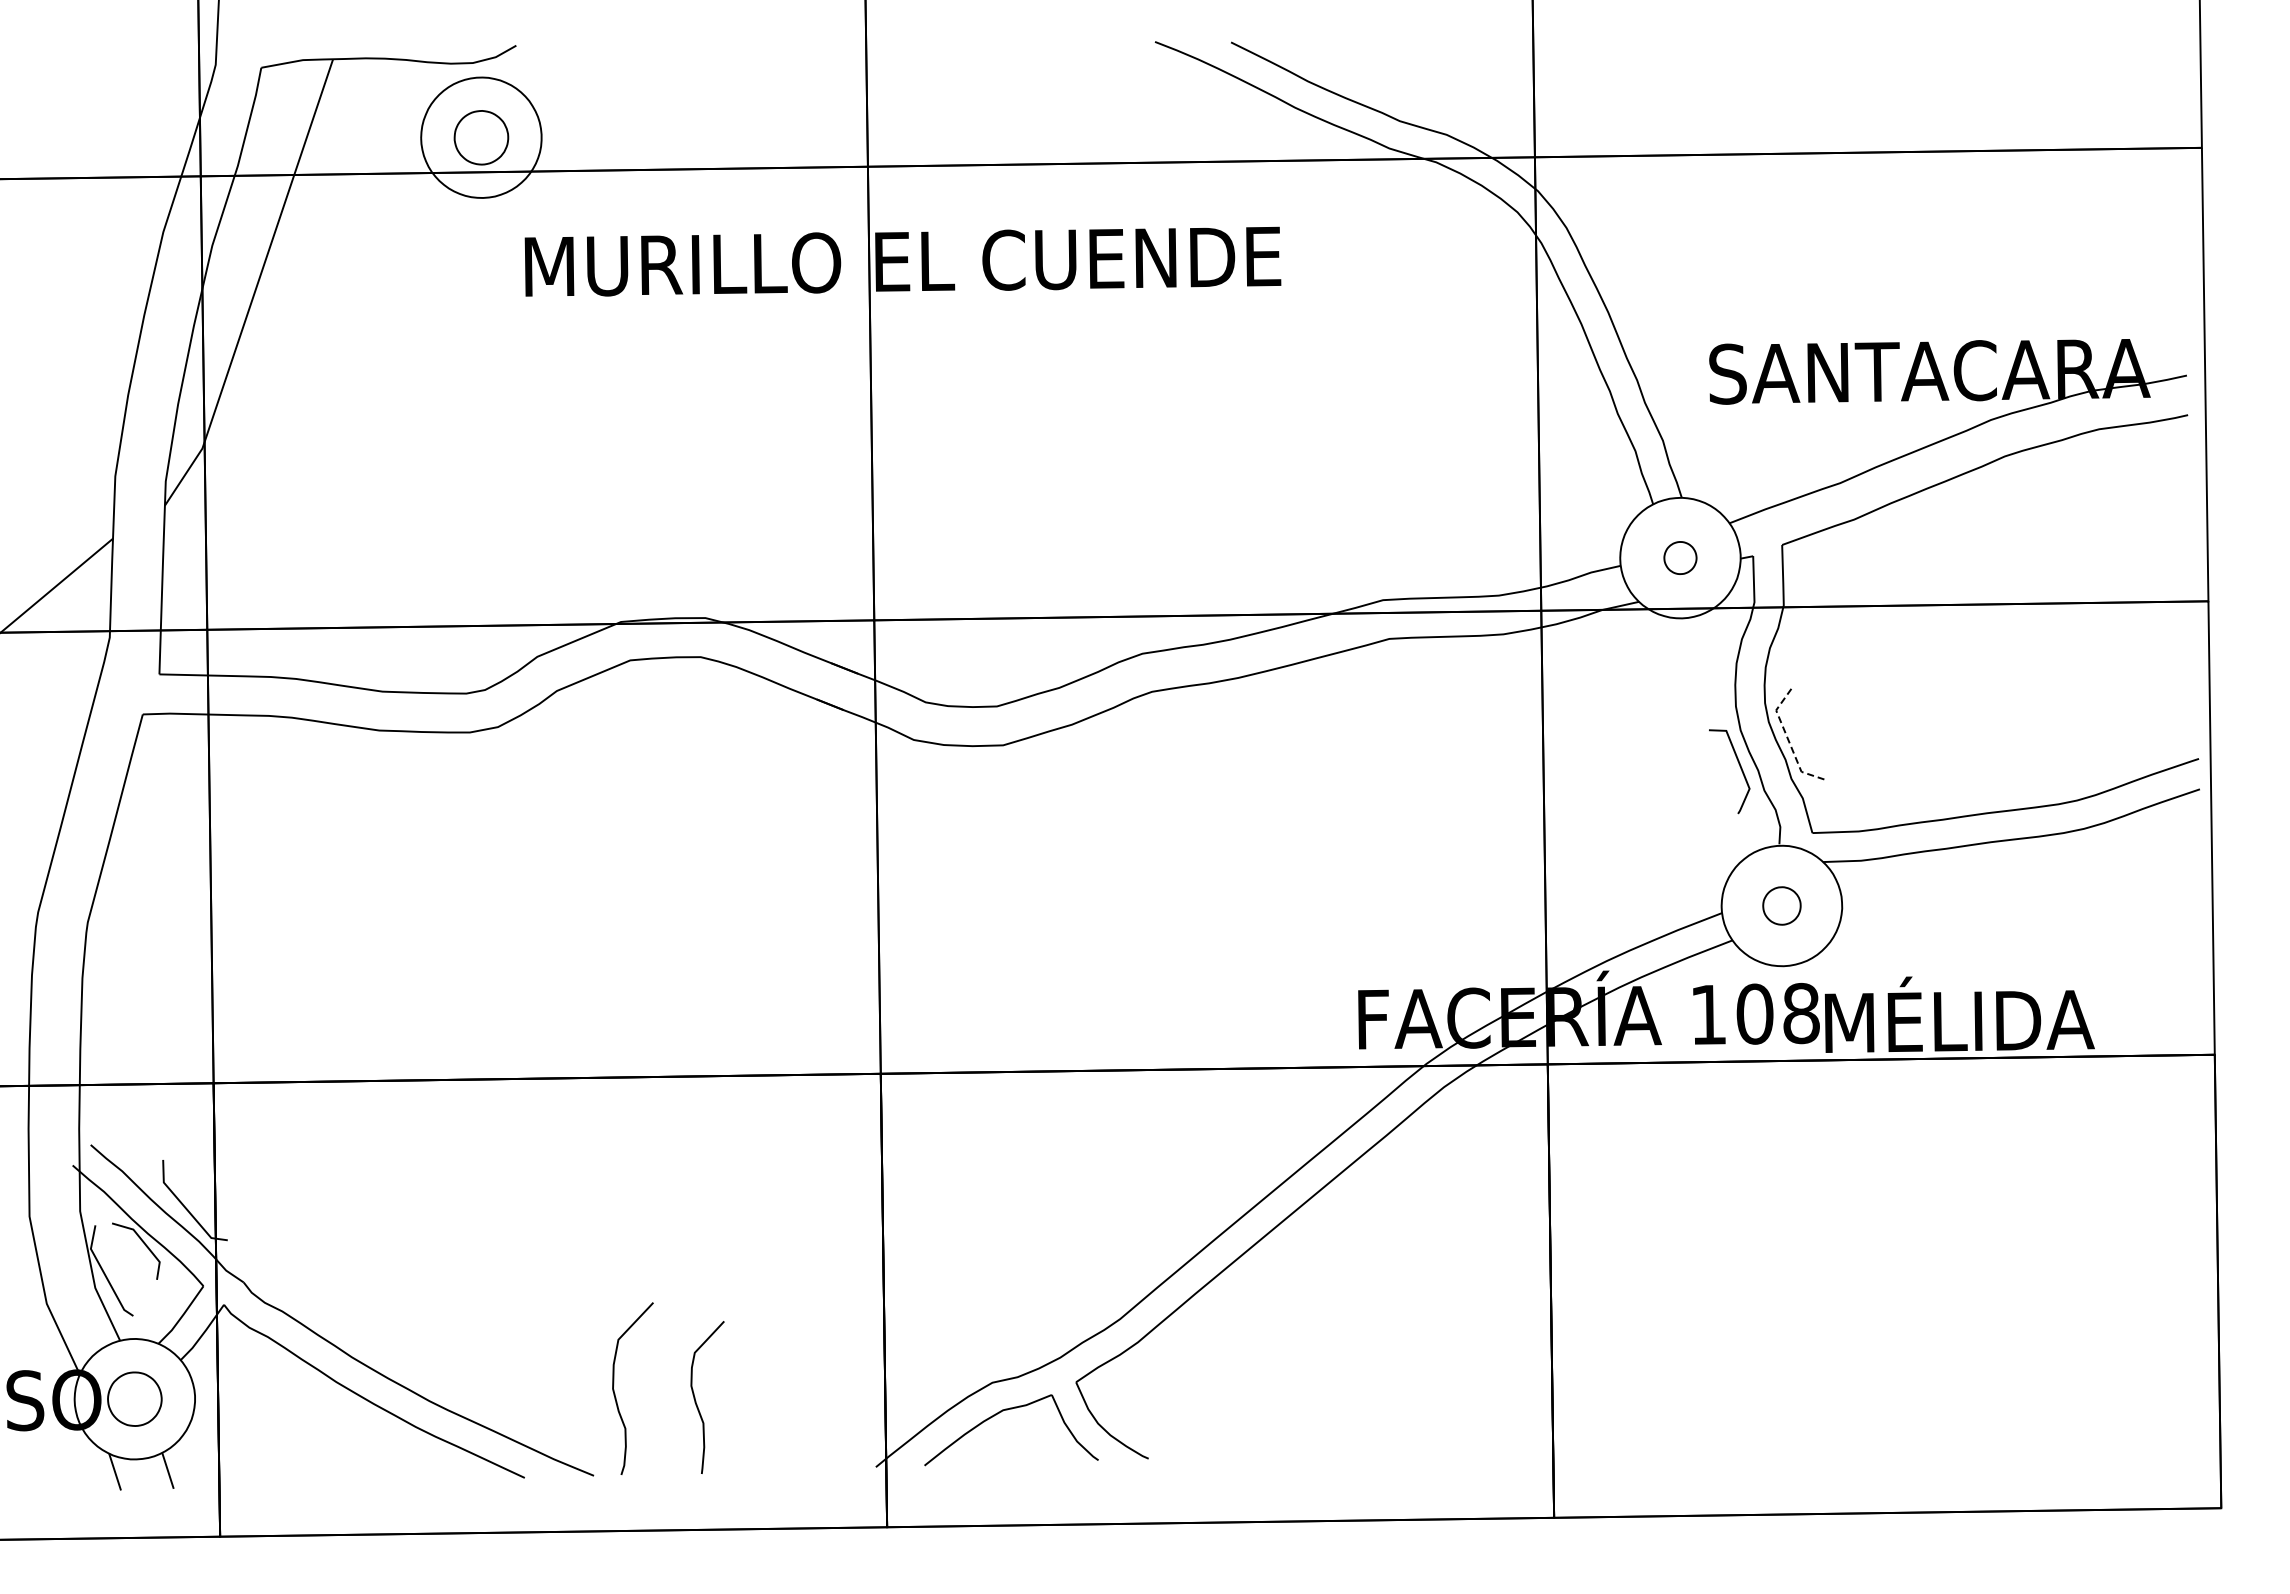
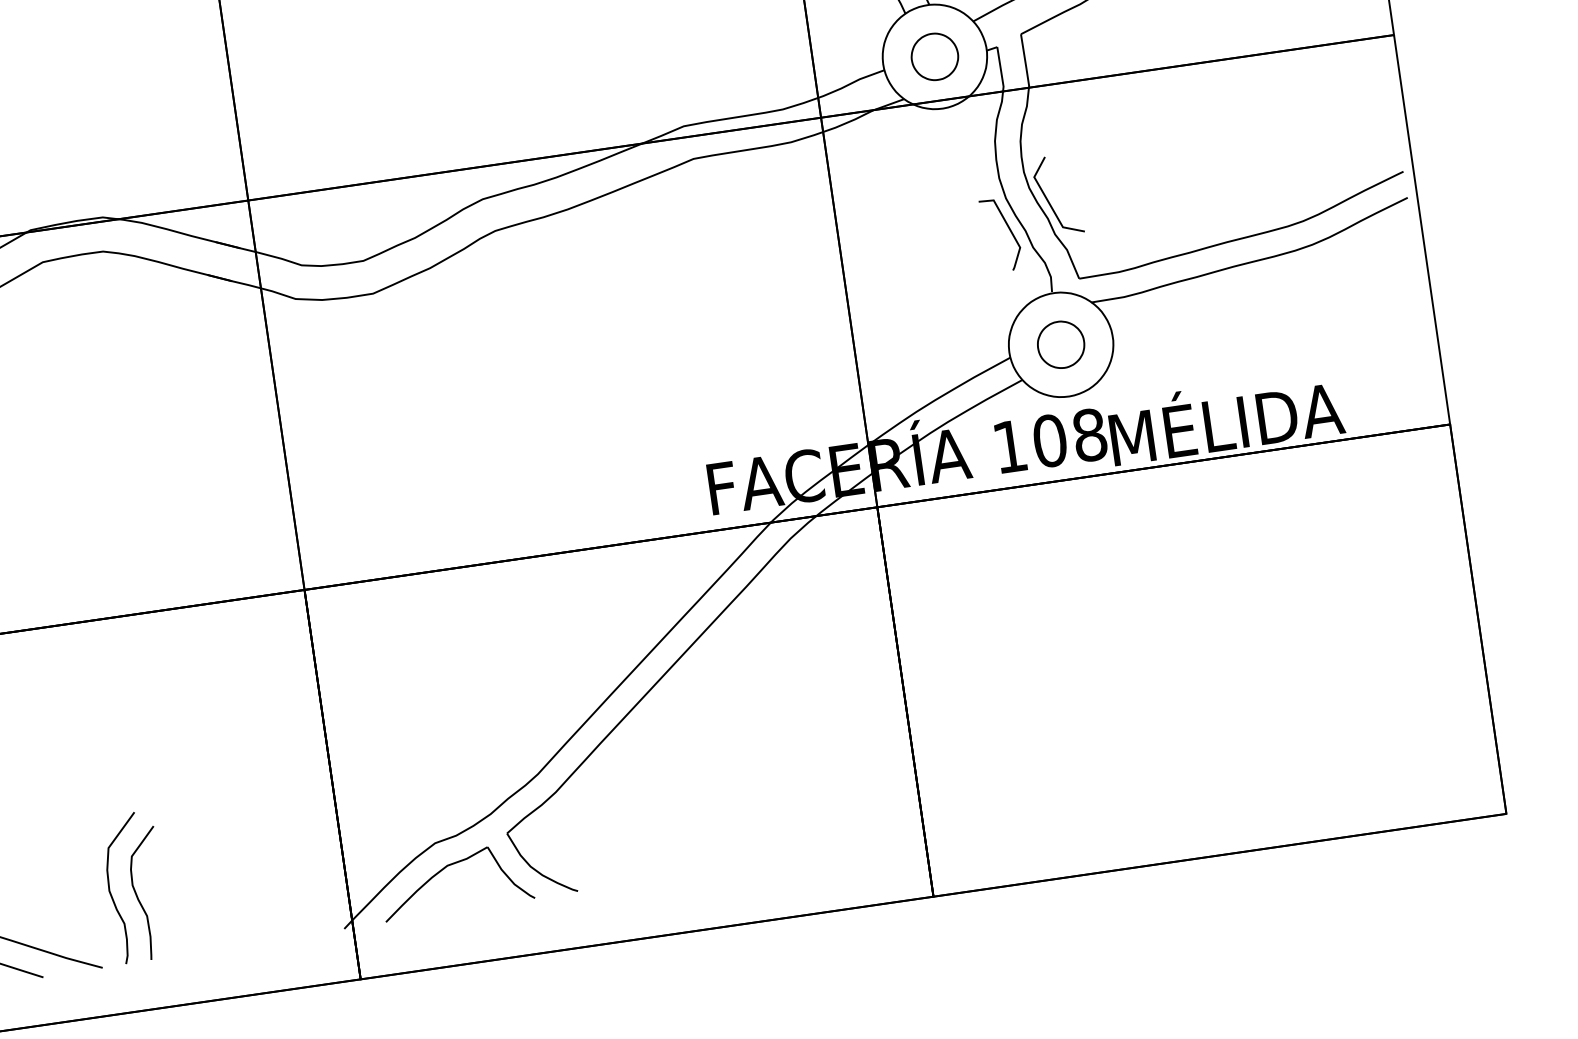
part: (1680, 557) -> (934, 56), size x1.67
line: (1788, 740) -> (1048, 201), dashed -> solid
part: (1781, 905) -> (1060, 344), size x1.43
curve: (696, 1400) -> (138, 897), moved

